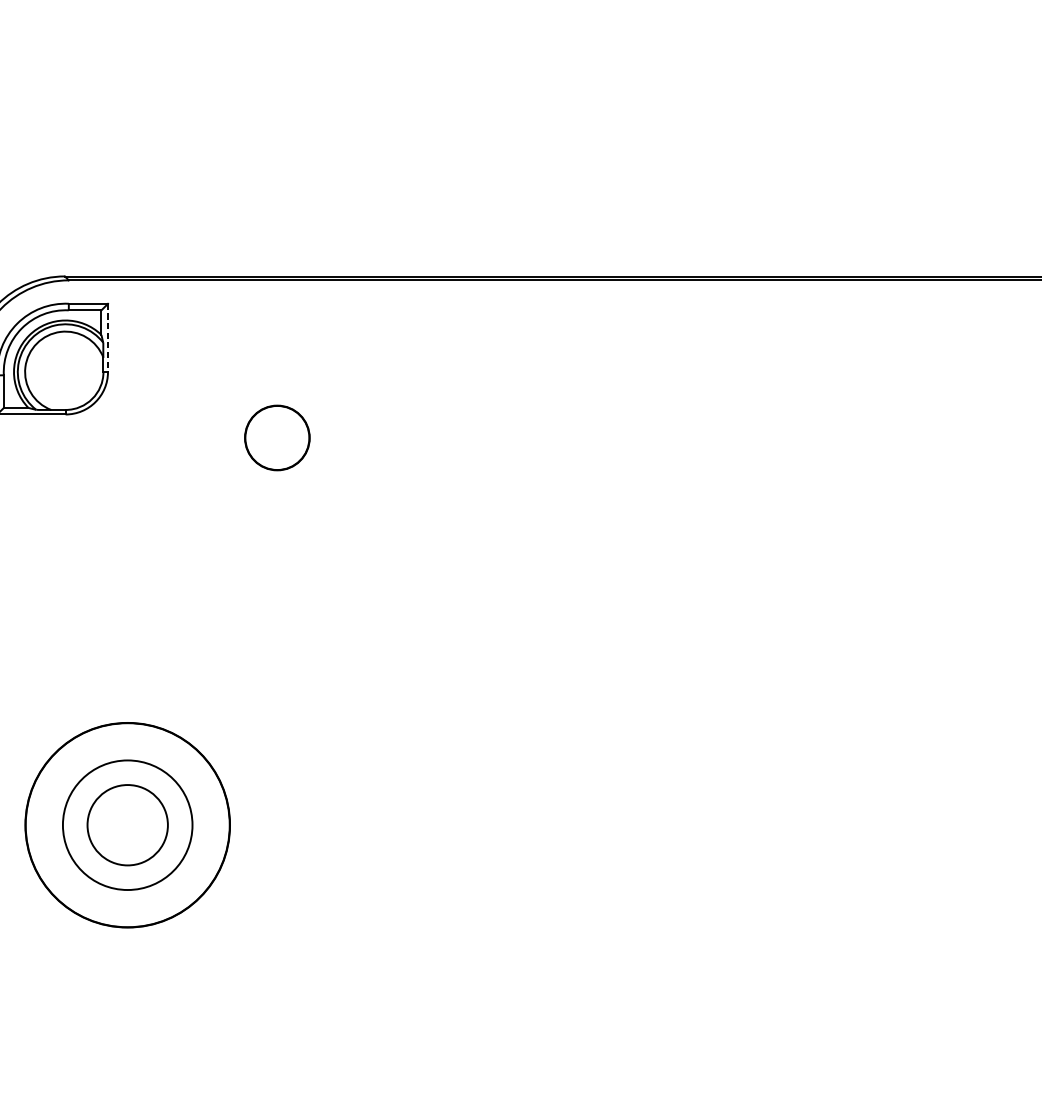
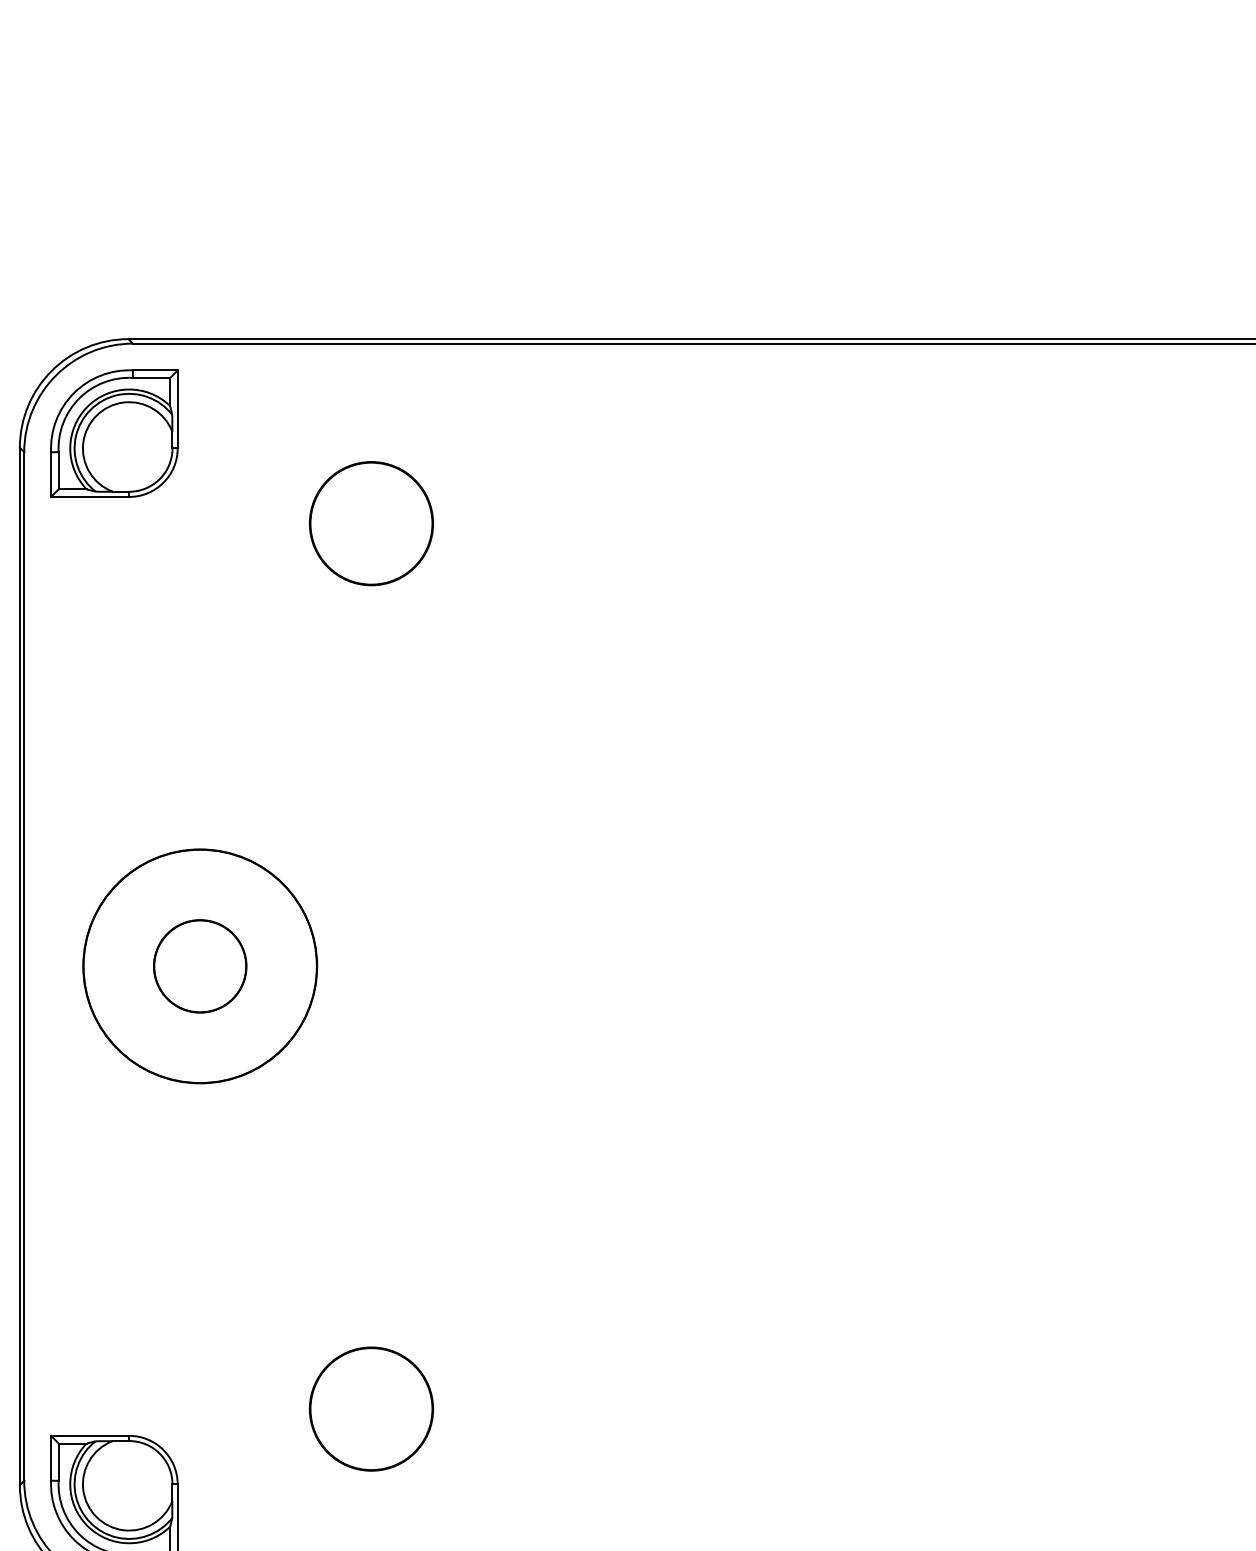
line: (107, 337) -> (177, 409), dashed -> solid
circle: (276, 437) -> (370, 523), size x1.67
circle: (127, 825) -> (199, 966), size x0.62

